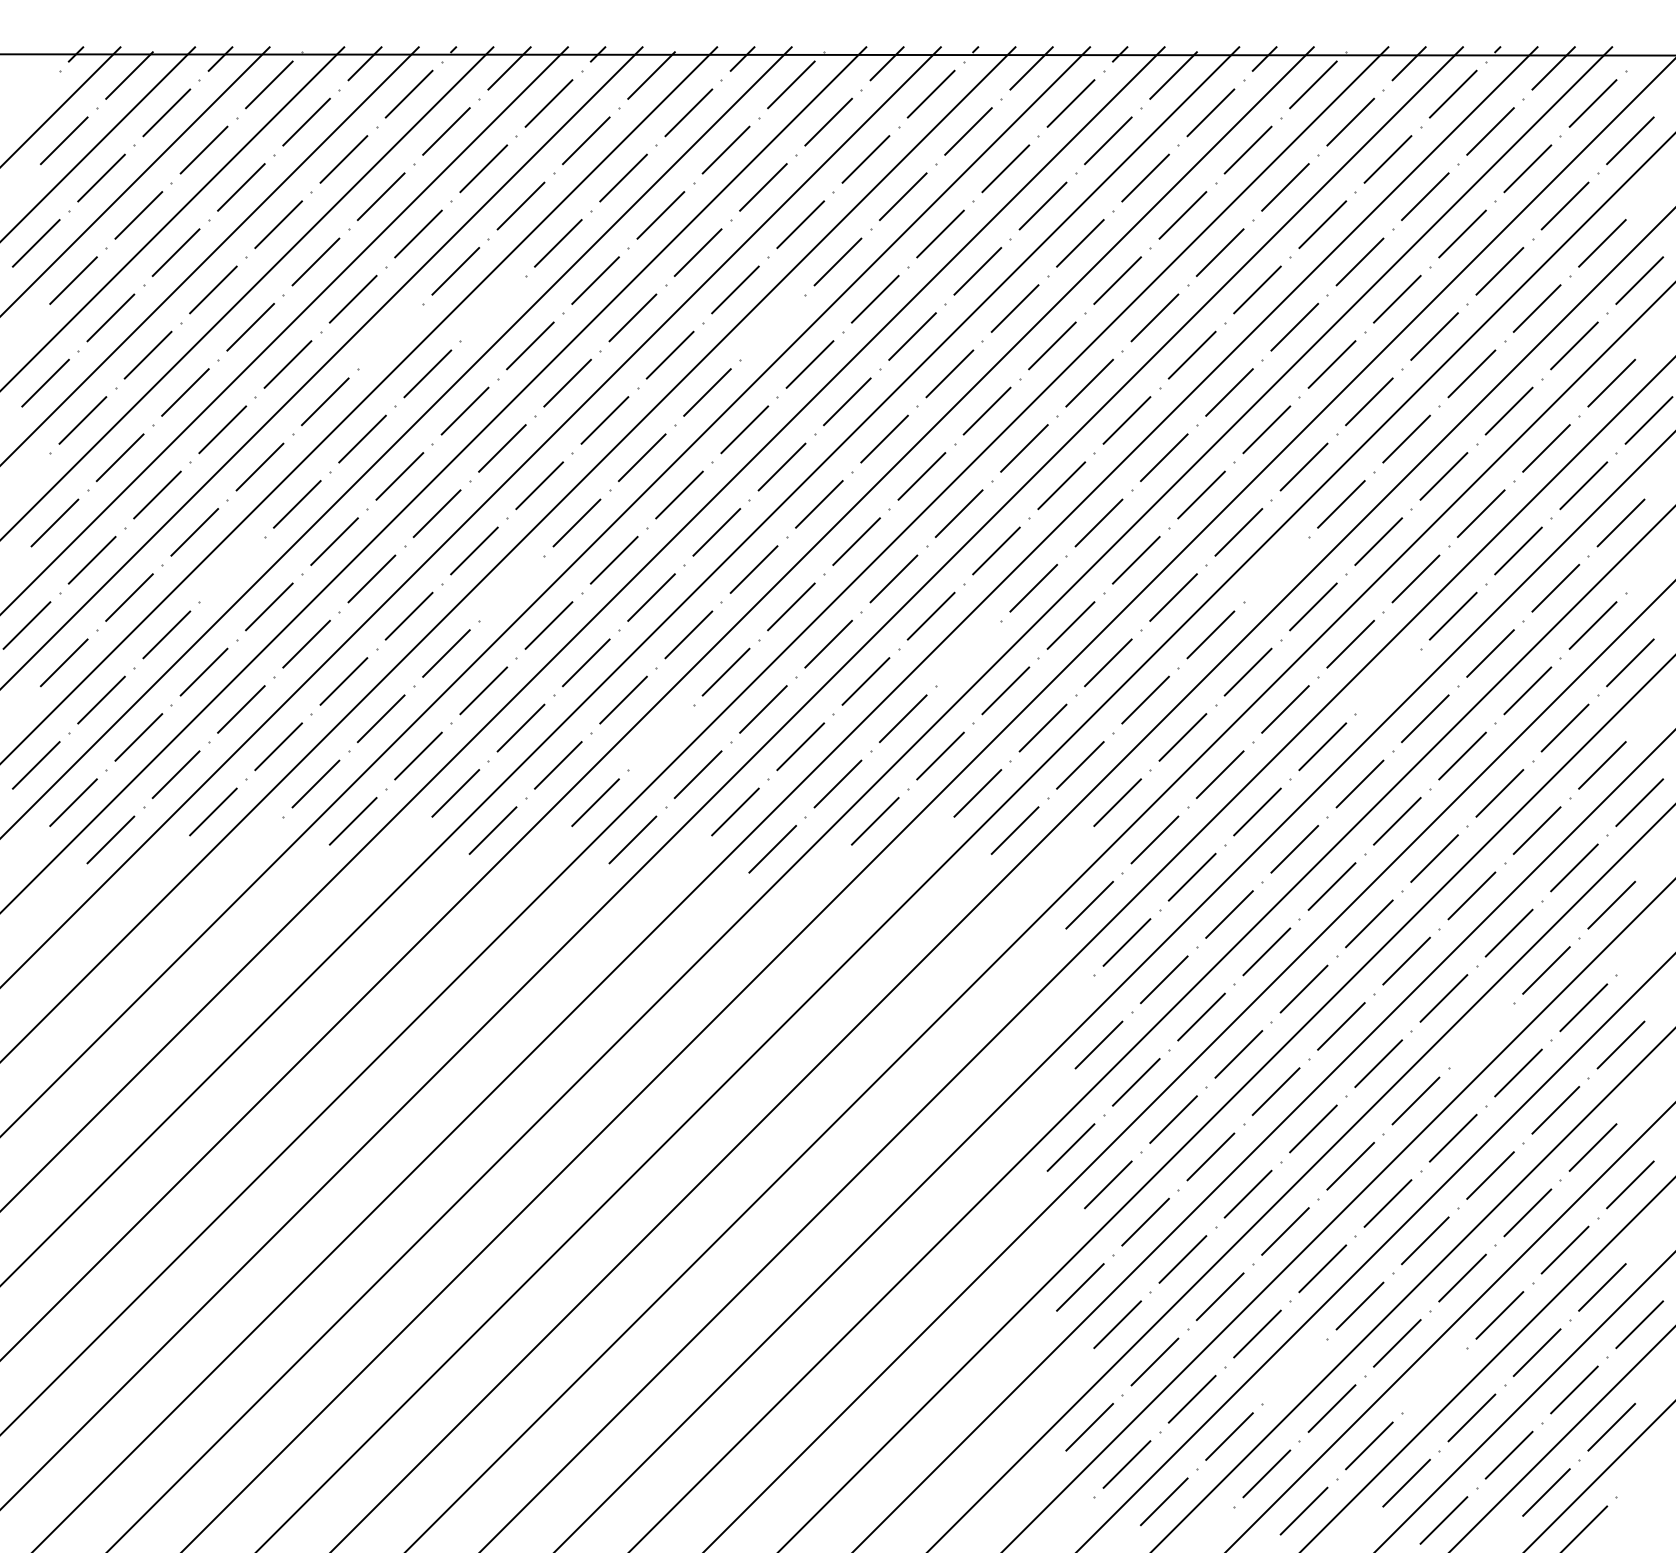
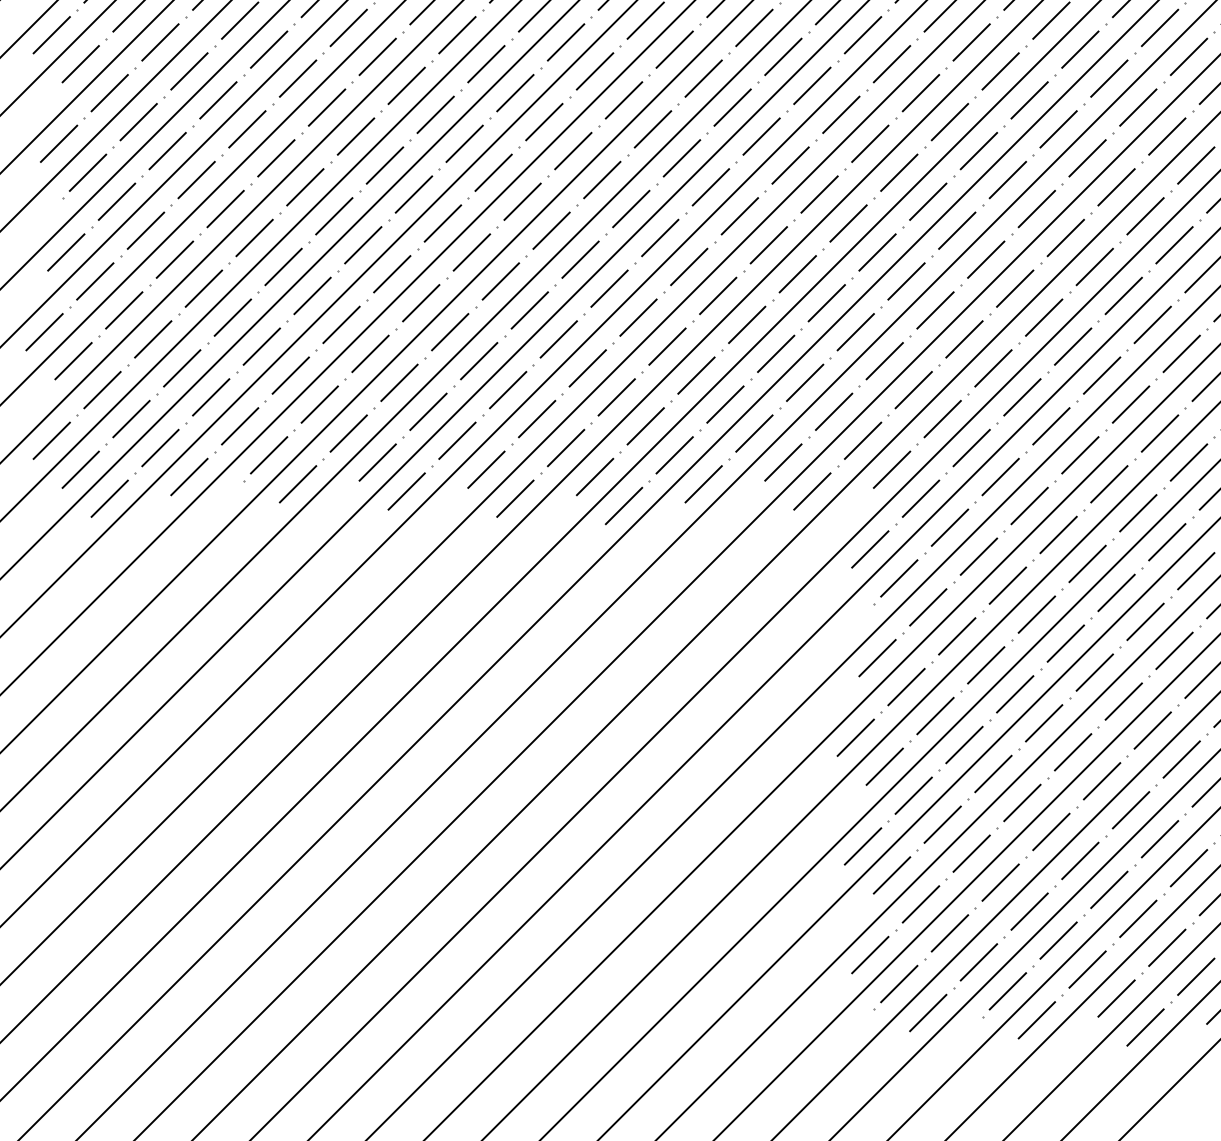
line: (492, 308) -> (406, 85), added
line: (772, 326) -> (623, 99), added
line: (390, 336) -> (327, 107), added
line: (231, 569) -> (203, 288), added
line: (1275, 569) -> (1014, 288), added
line: (511, 588) -> (421, 303), added
line: (968, 653) -> (776, 353), added
line: (1387, 681) -> (1101, 375), added
line: (660, 737) -> (536, 419), added
line: (1480, 1035) -> (1173, 650), added
line: (1294, 1371) -> (1029, 911), added
line: (1434, 1380) -> (1138, 918), added

